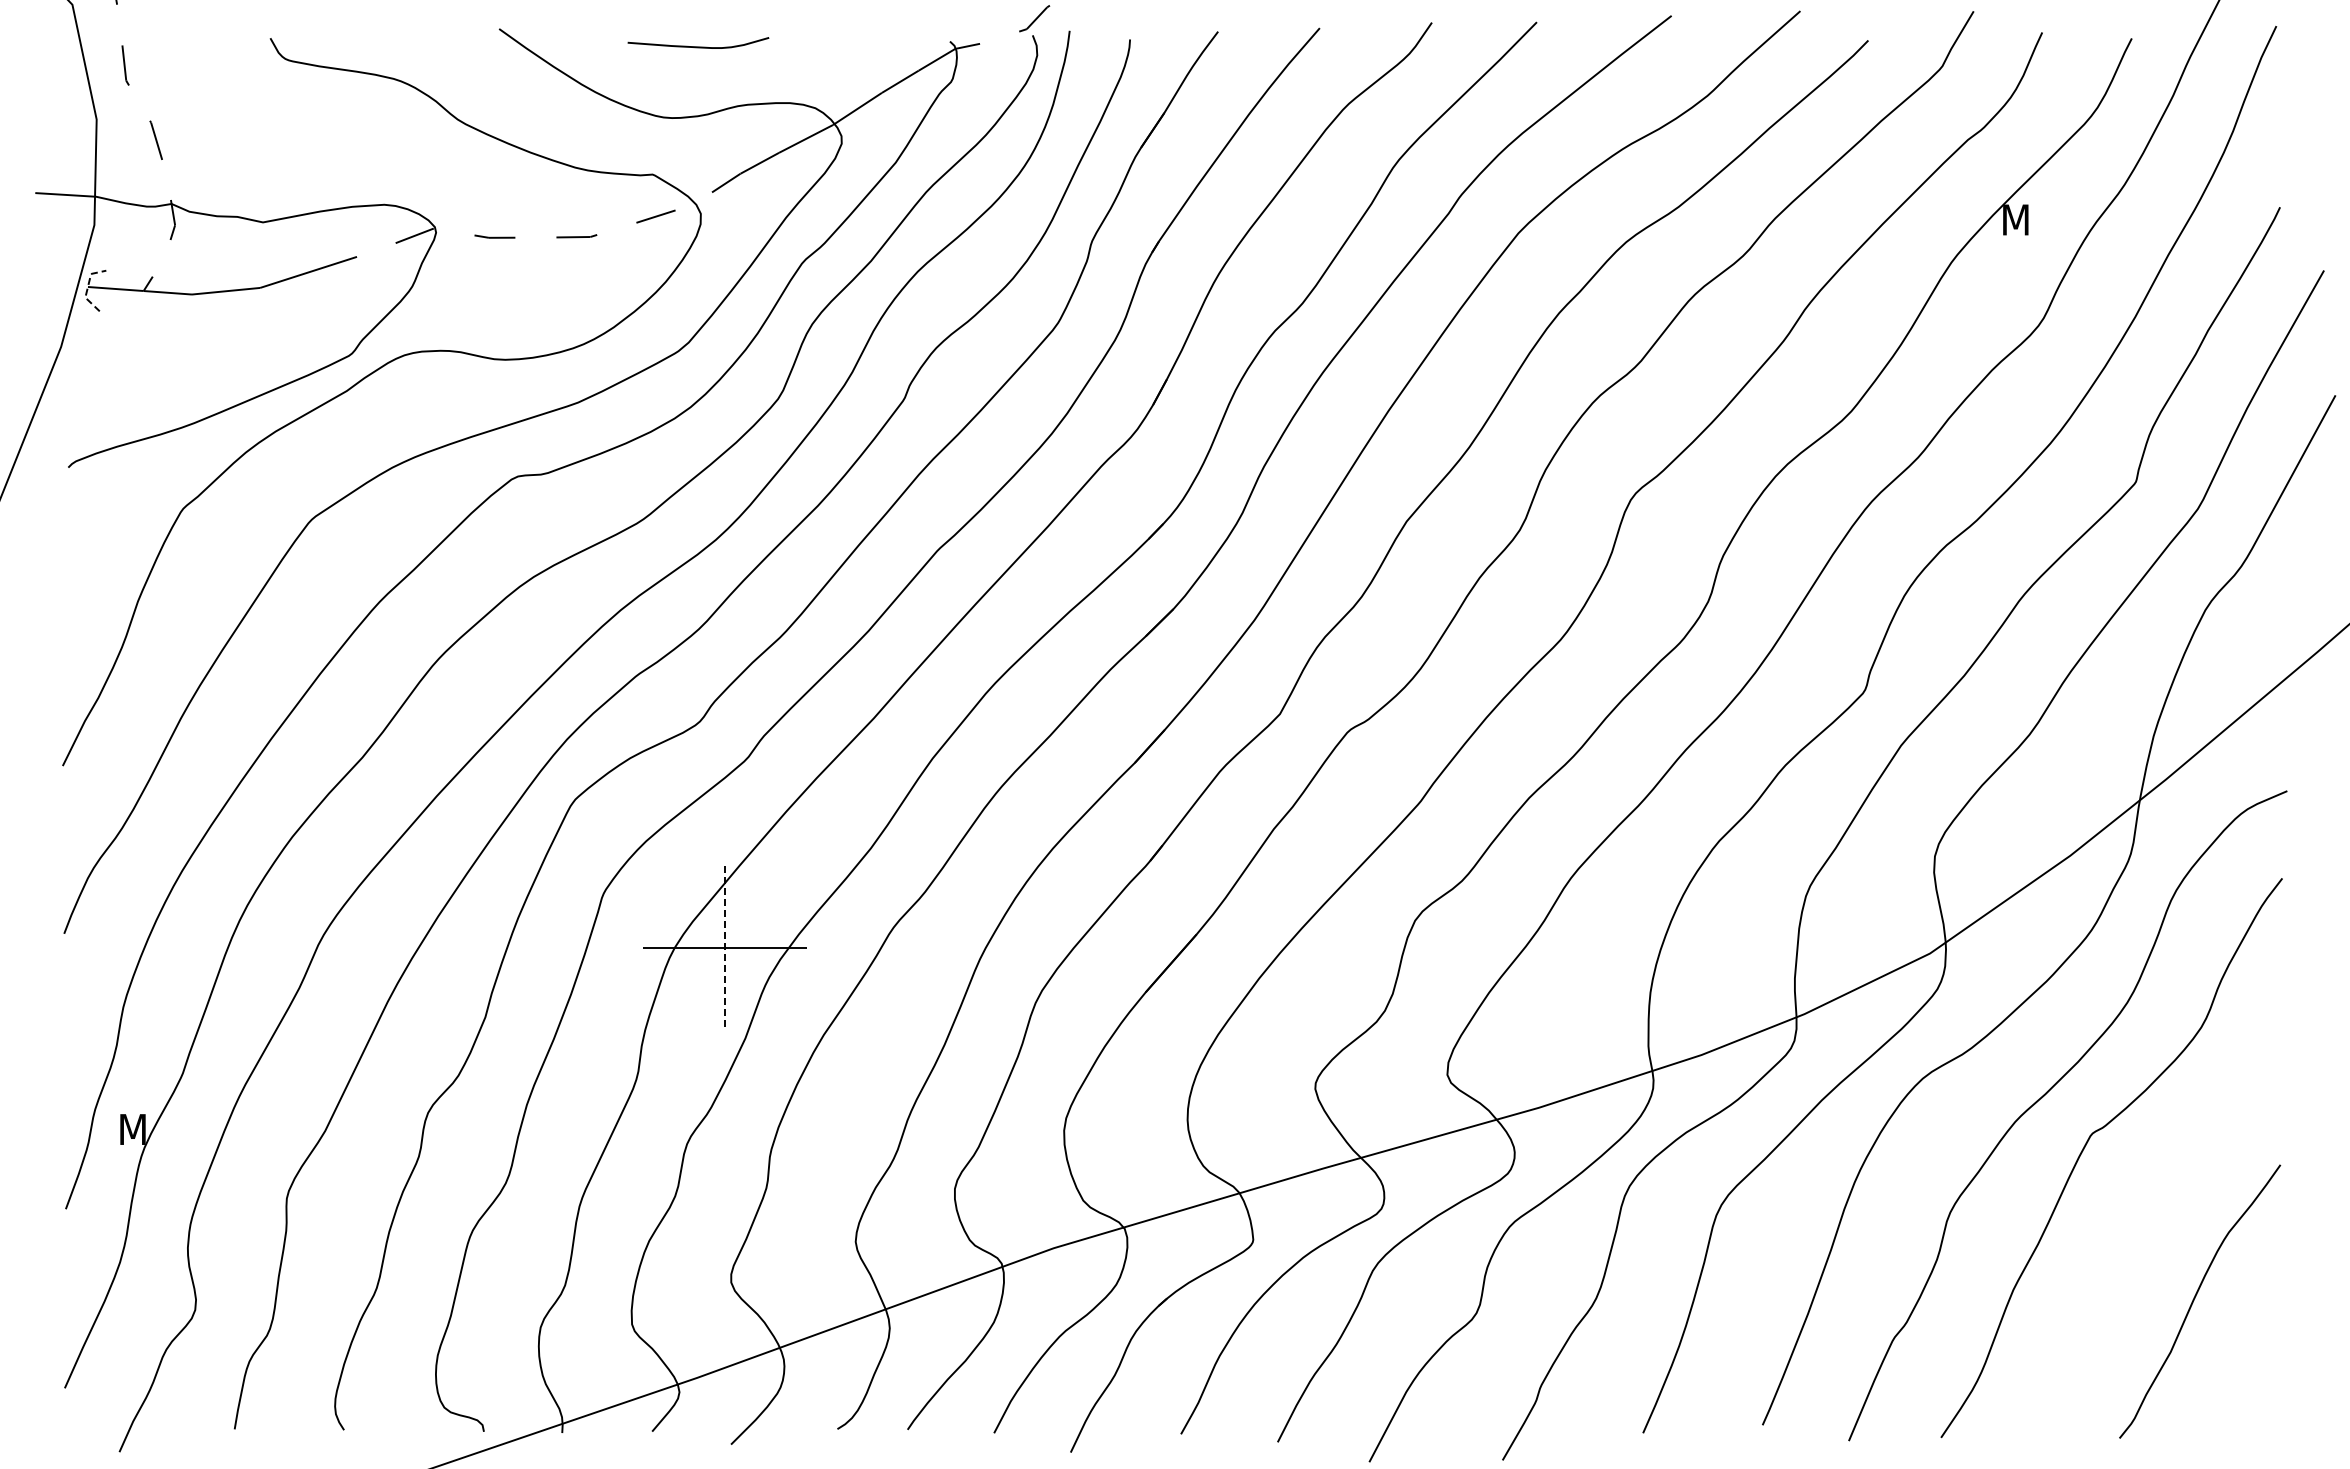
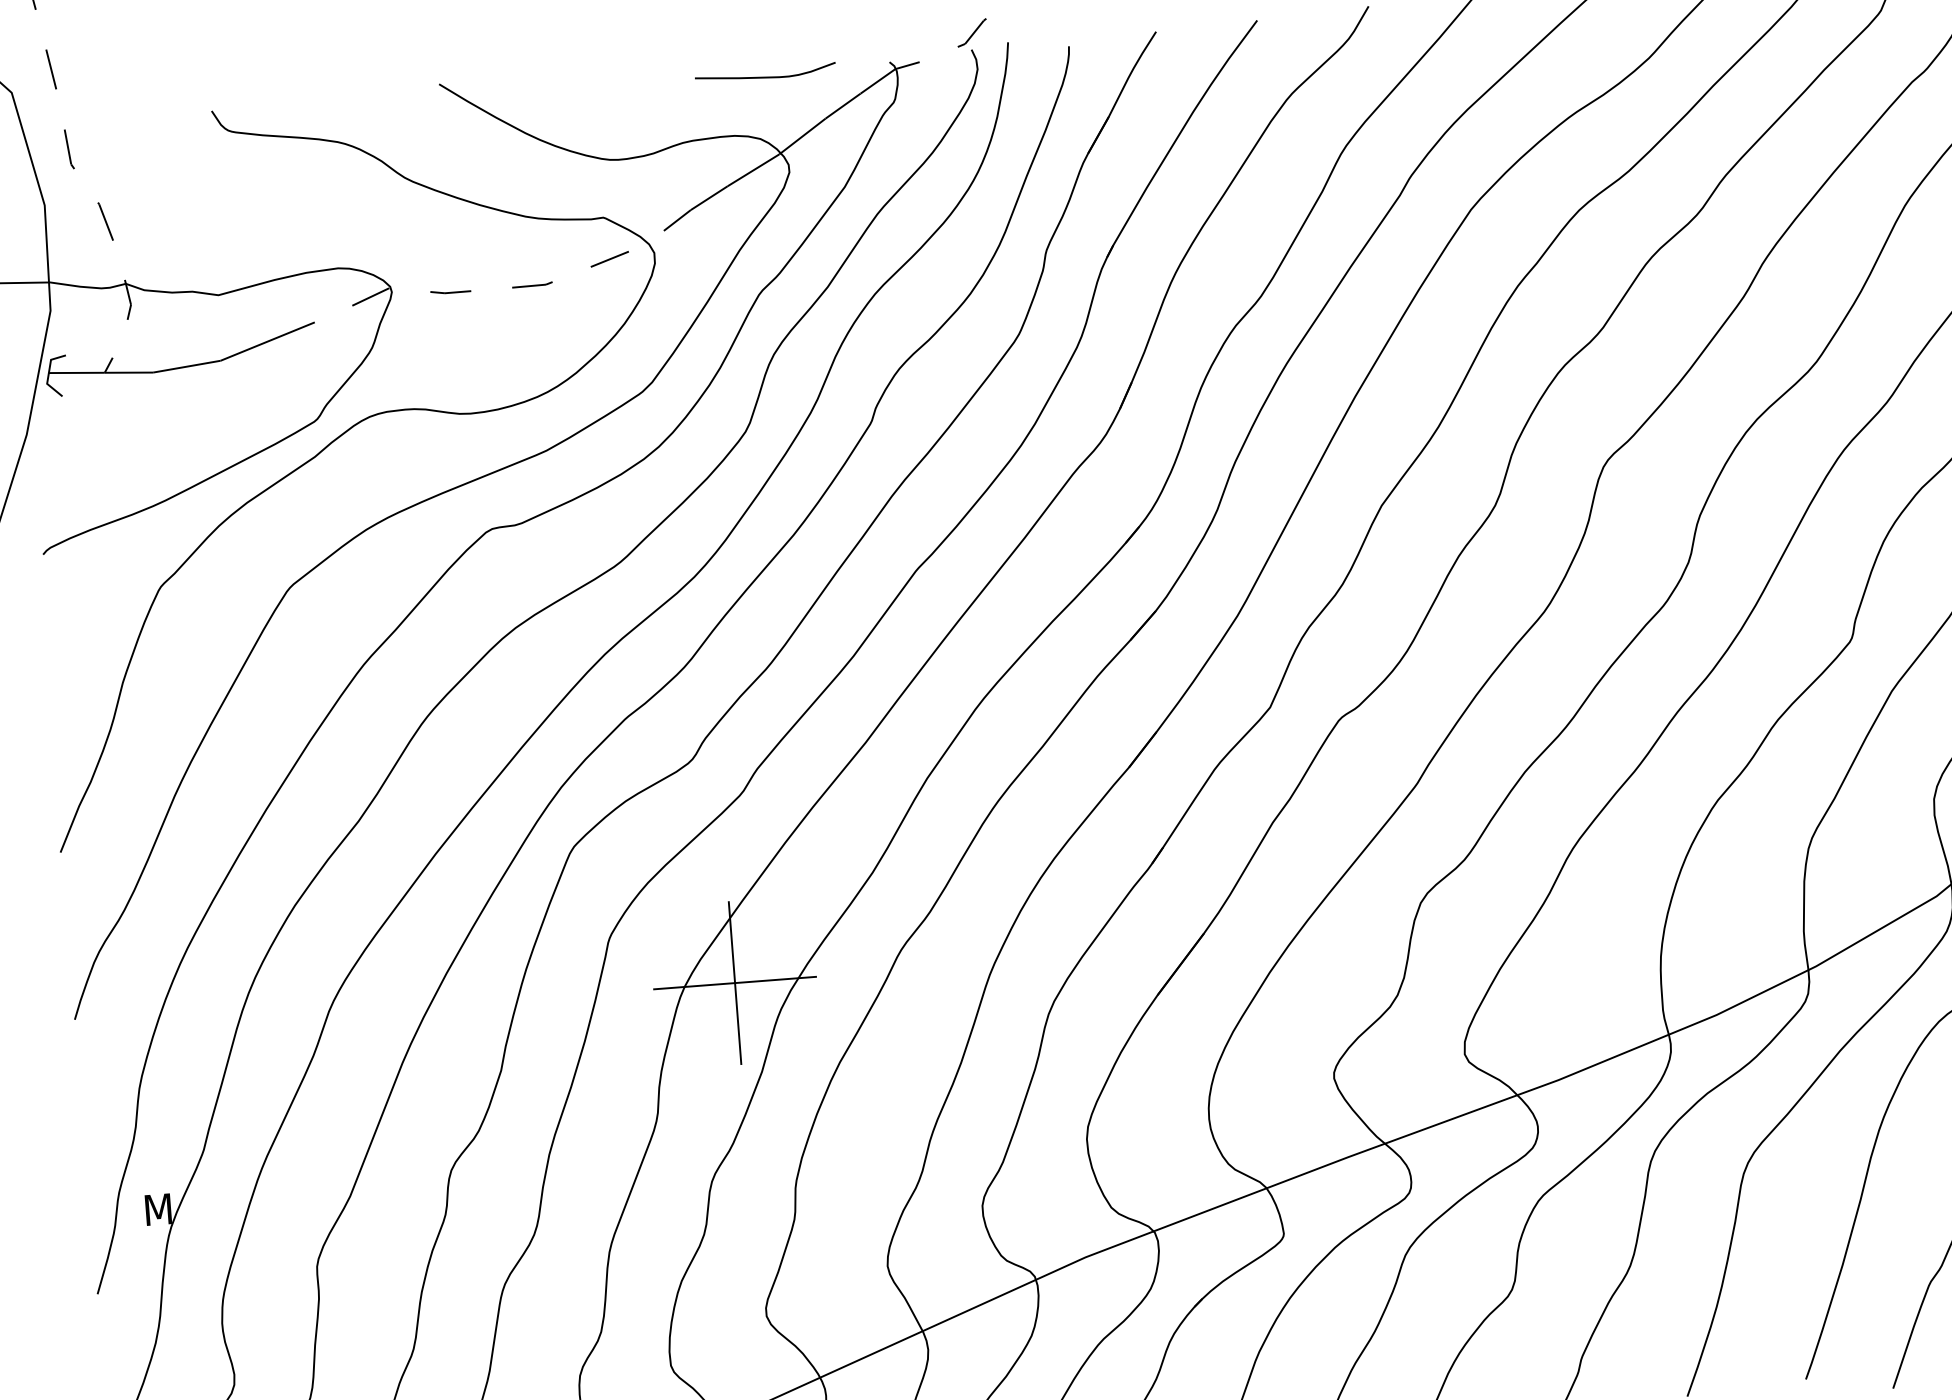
curve: (698, 46) -> (765, 76), moved
line: (87, 287) -> (48, 373), dashed -> solid
line: (725, 948) -> (735, 983), dashed -> solid

